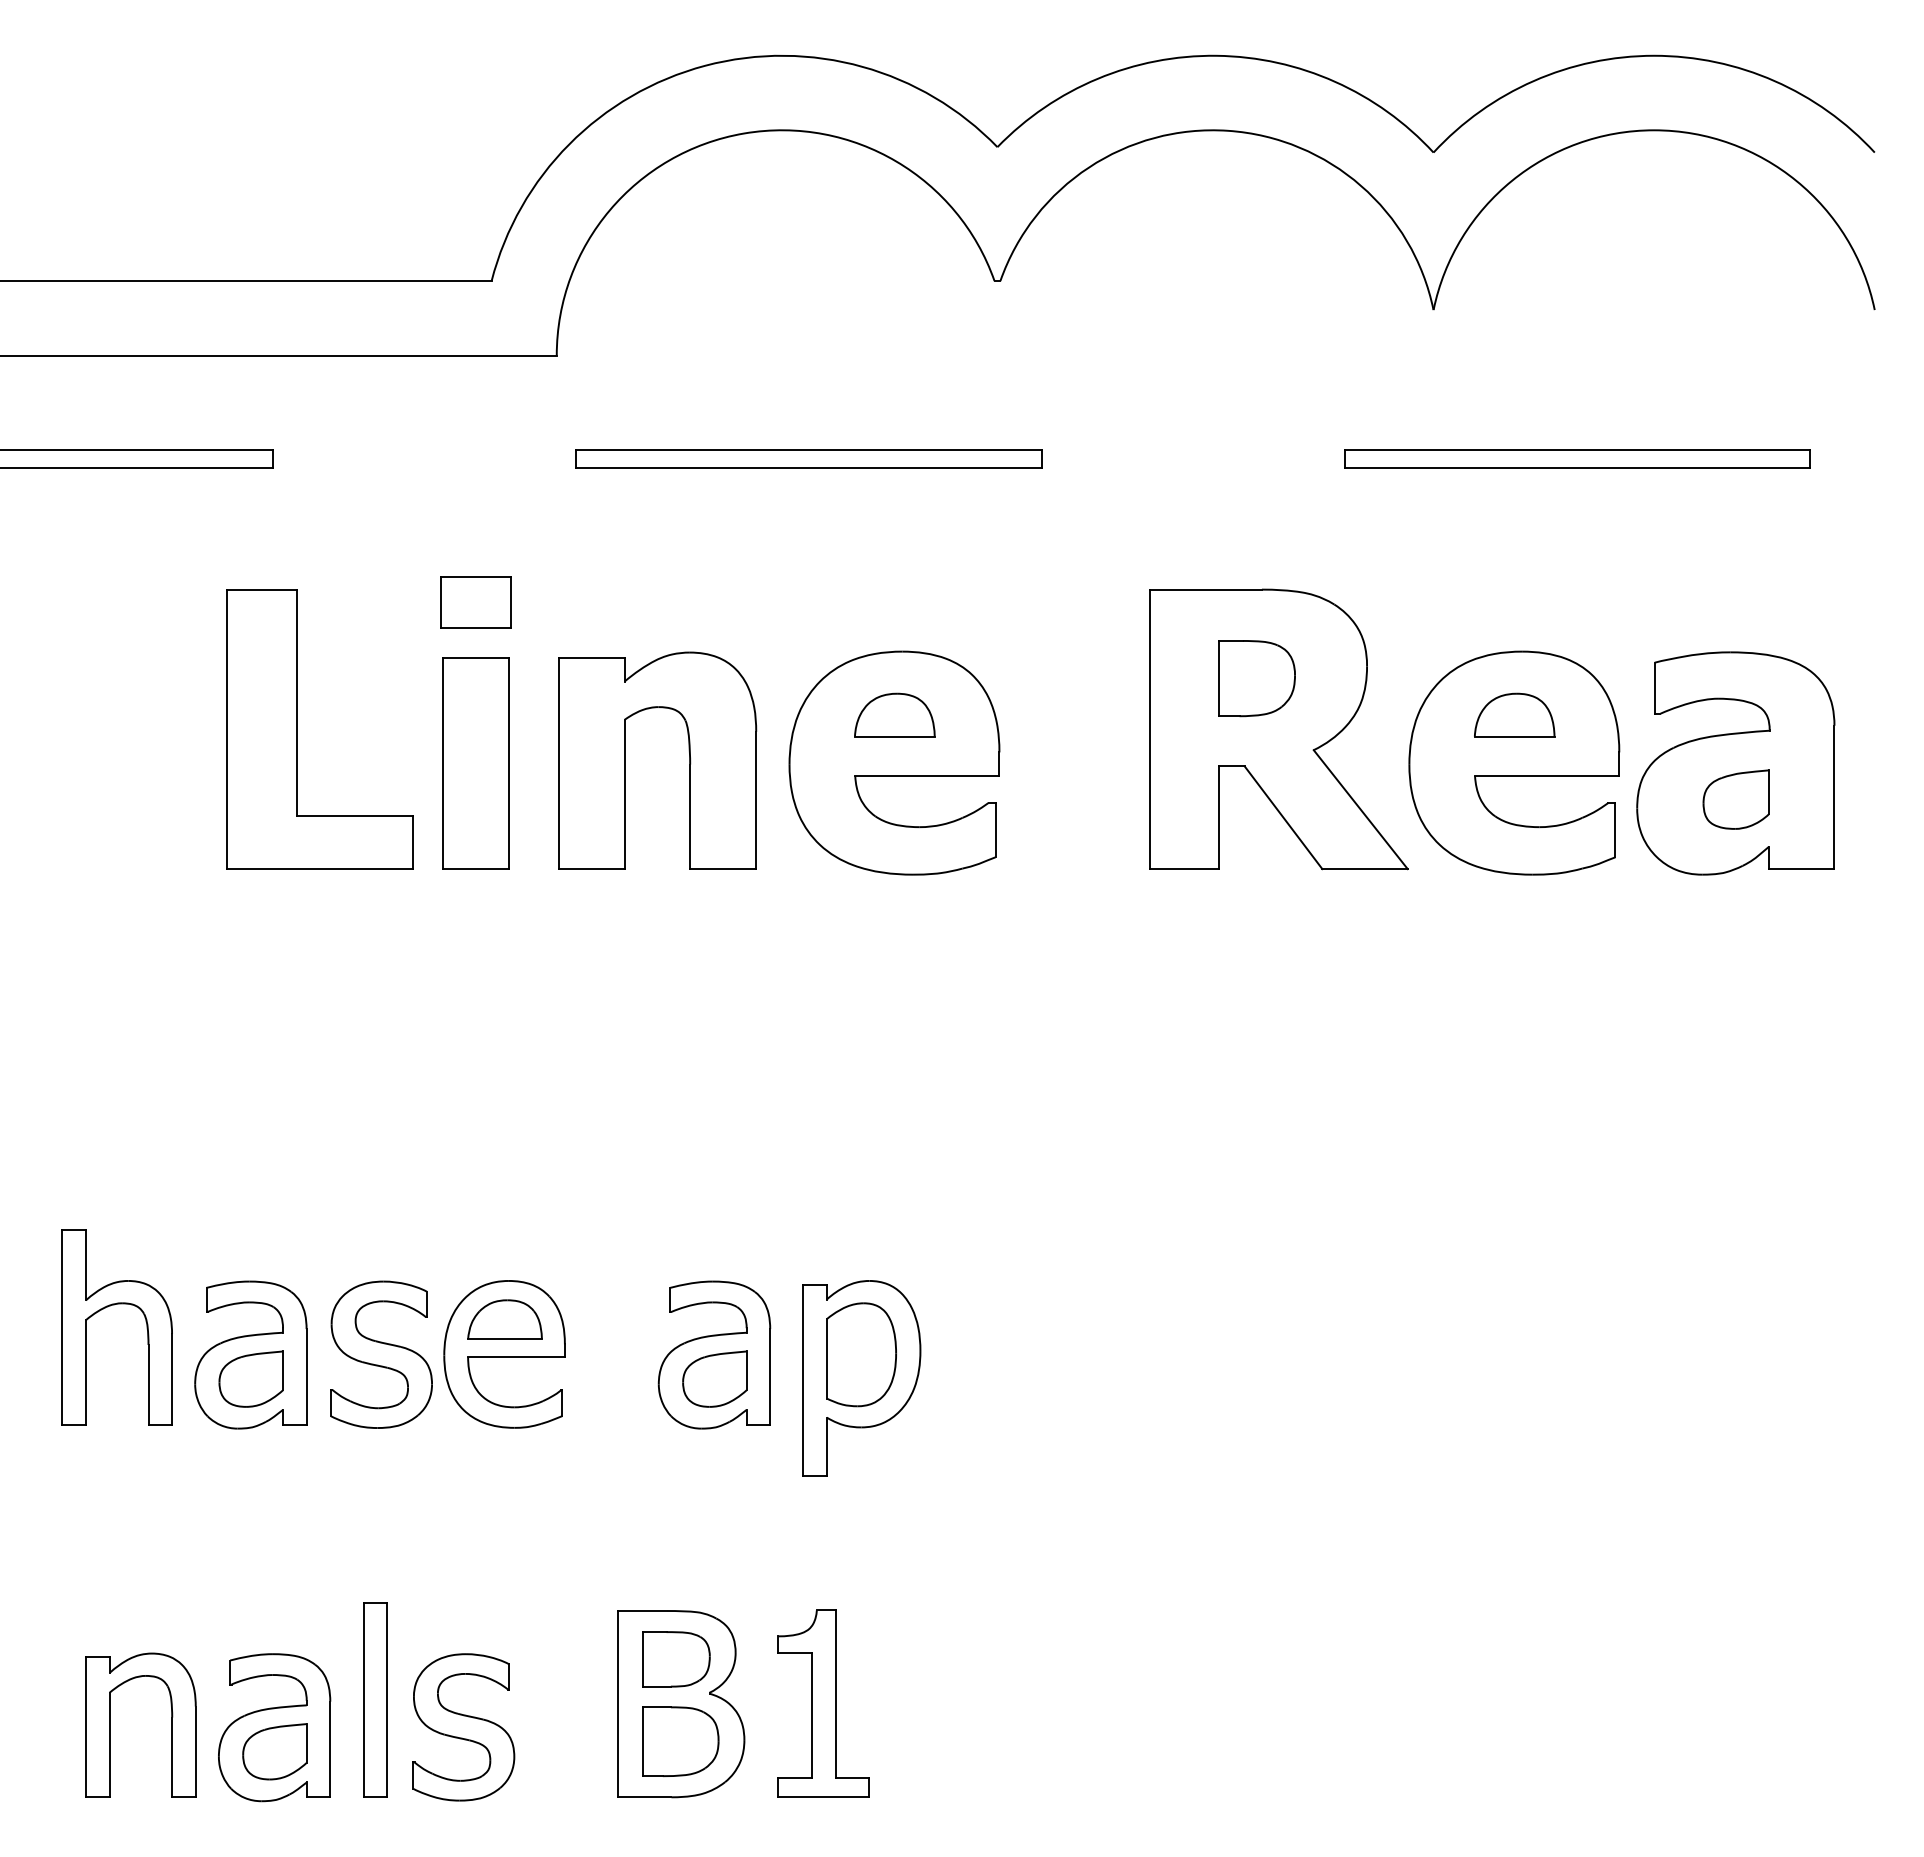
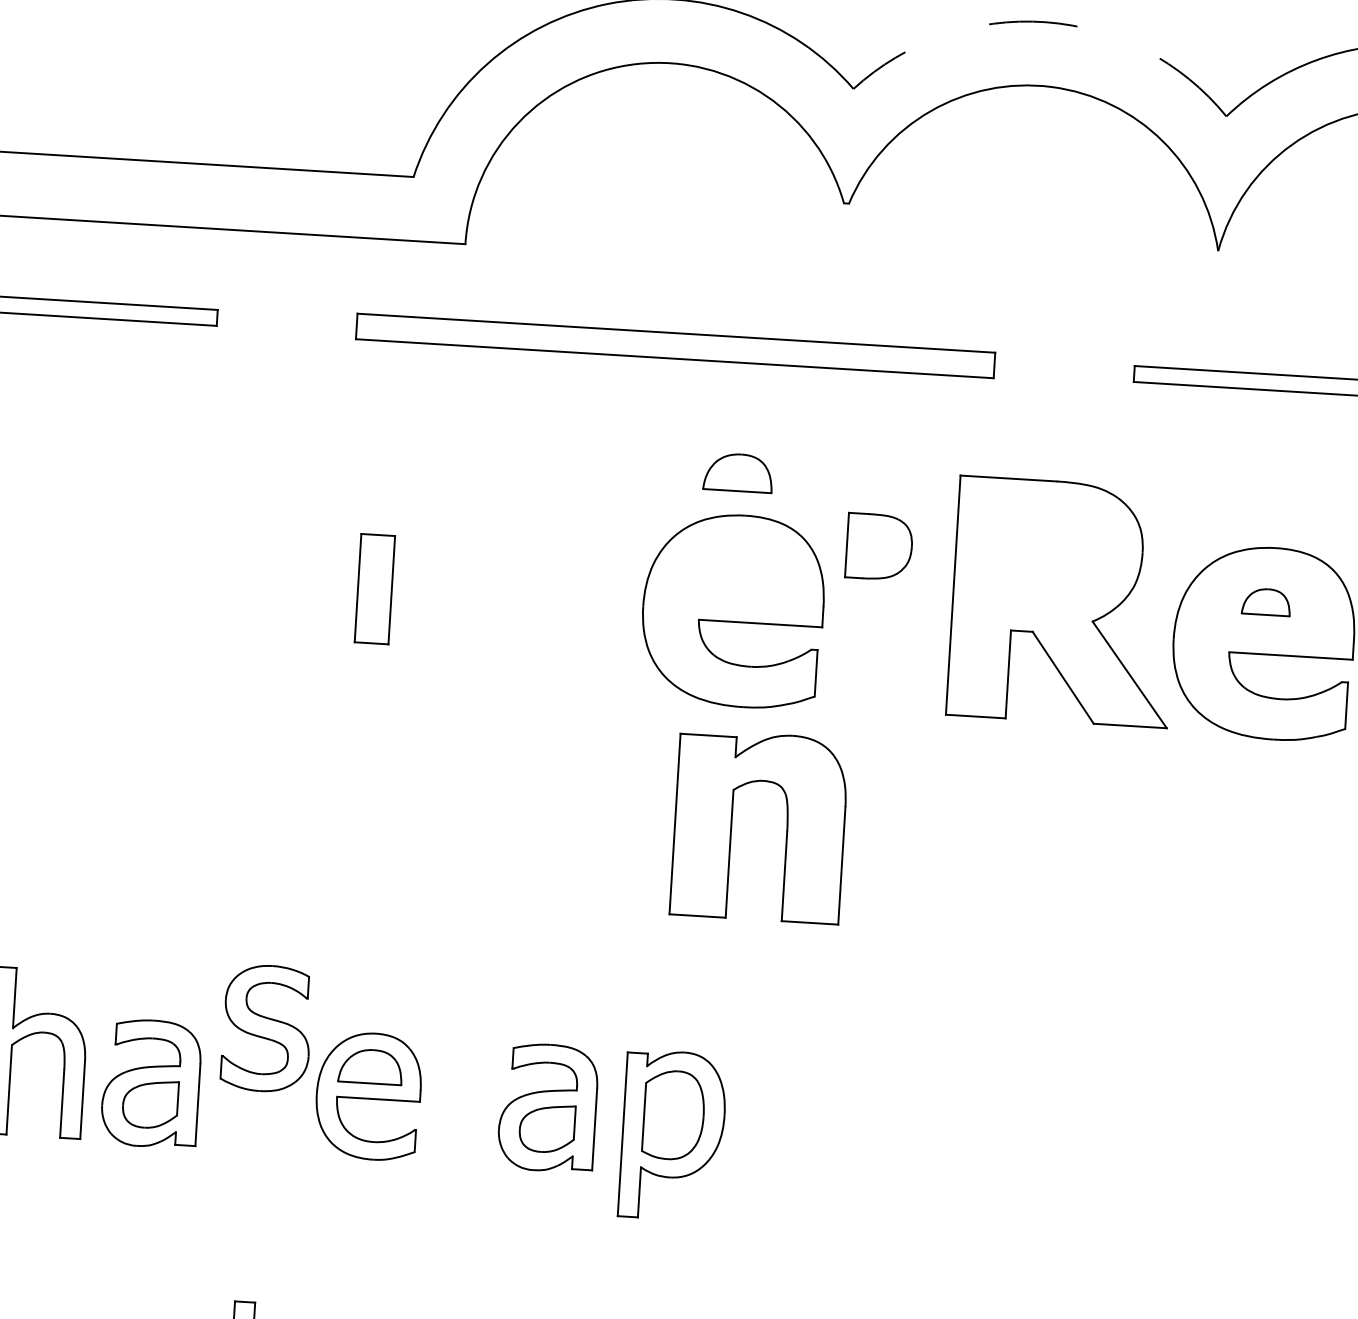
arc: (1216, 55) -> (1045, 21), solid -> dashed
part: (808, 458) -> (675, 345), size x1.6
part: (475, 602) -> (382, 451), removed
part: (1256, 678) -> (878, 546), moved
part: (894, 714) -> (738, 472), moved
part: (1514, 714) -> (1266, 601), size x0.7
part: (297, 729) -> (224, 550), removed
part: (625, 760) -> (732, 824), moved
part: (475, 763) -> (374, 589), size x0.6
part: (381, 1354) -> (266, 1028), moved

